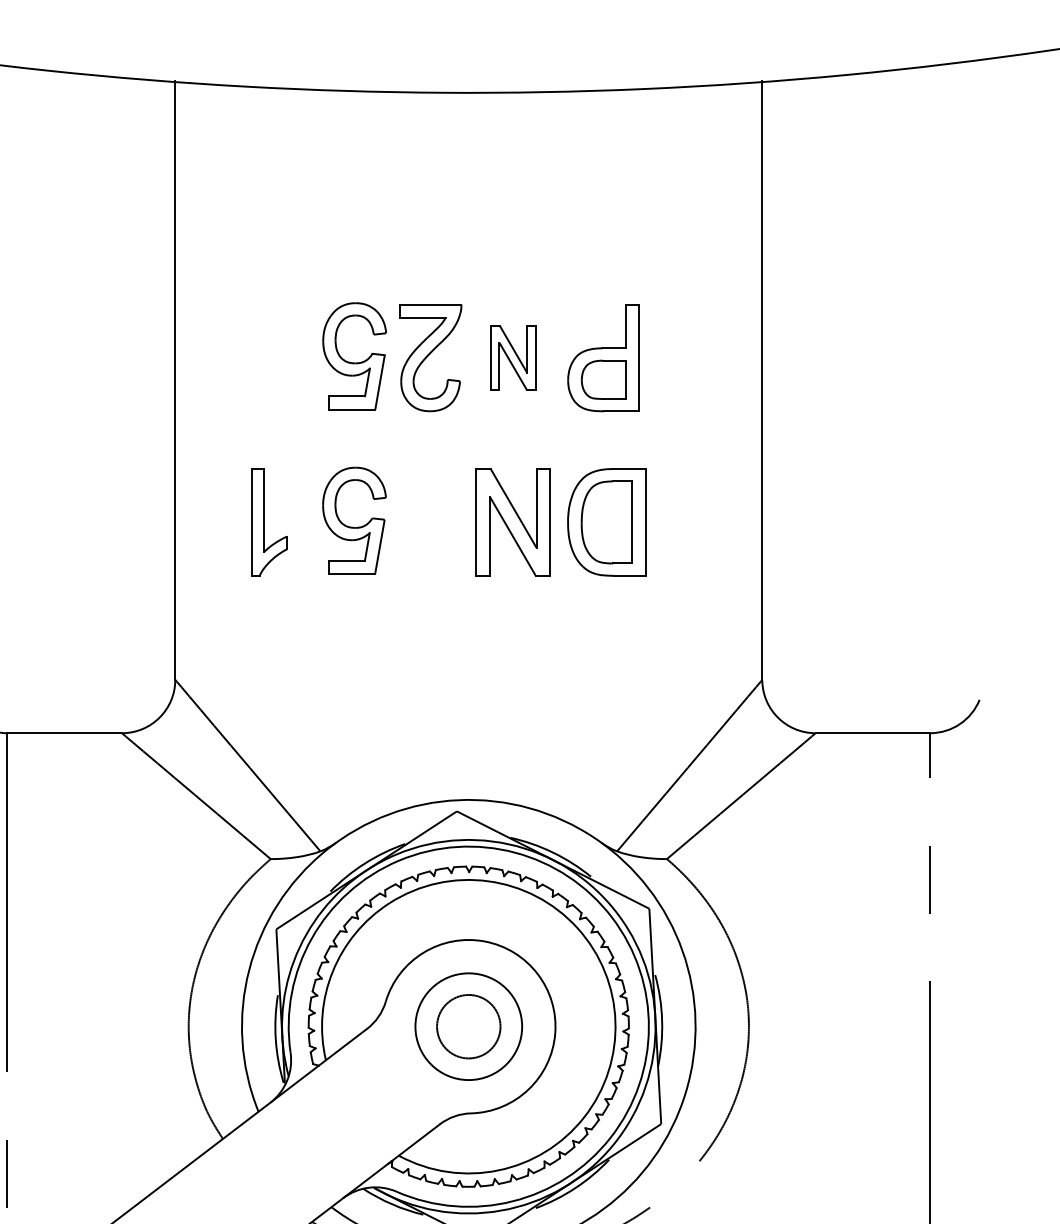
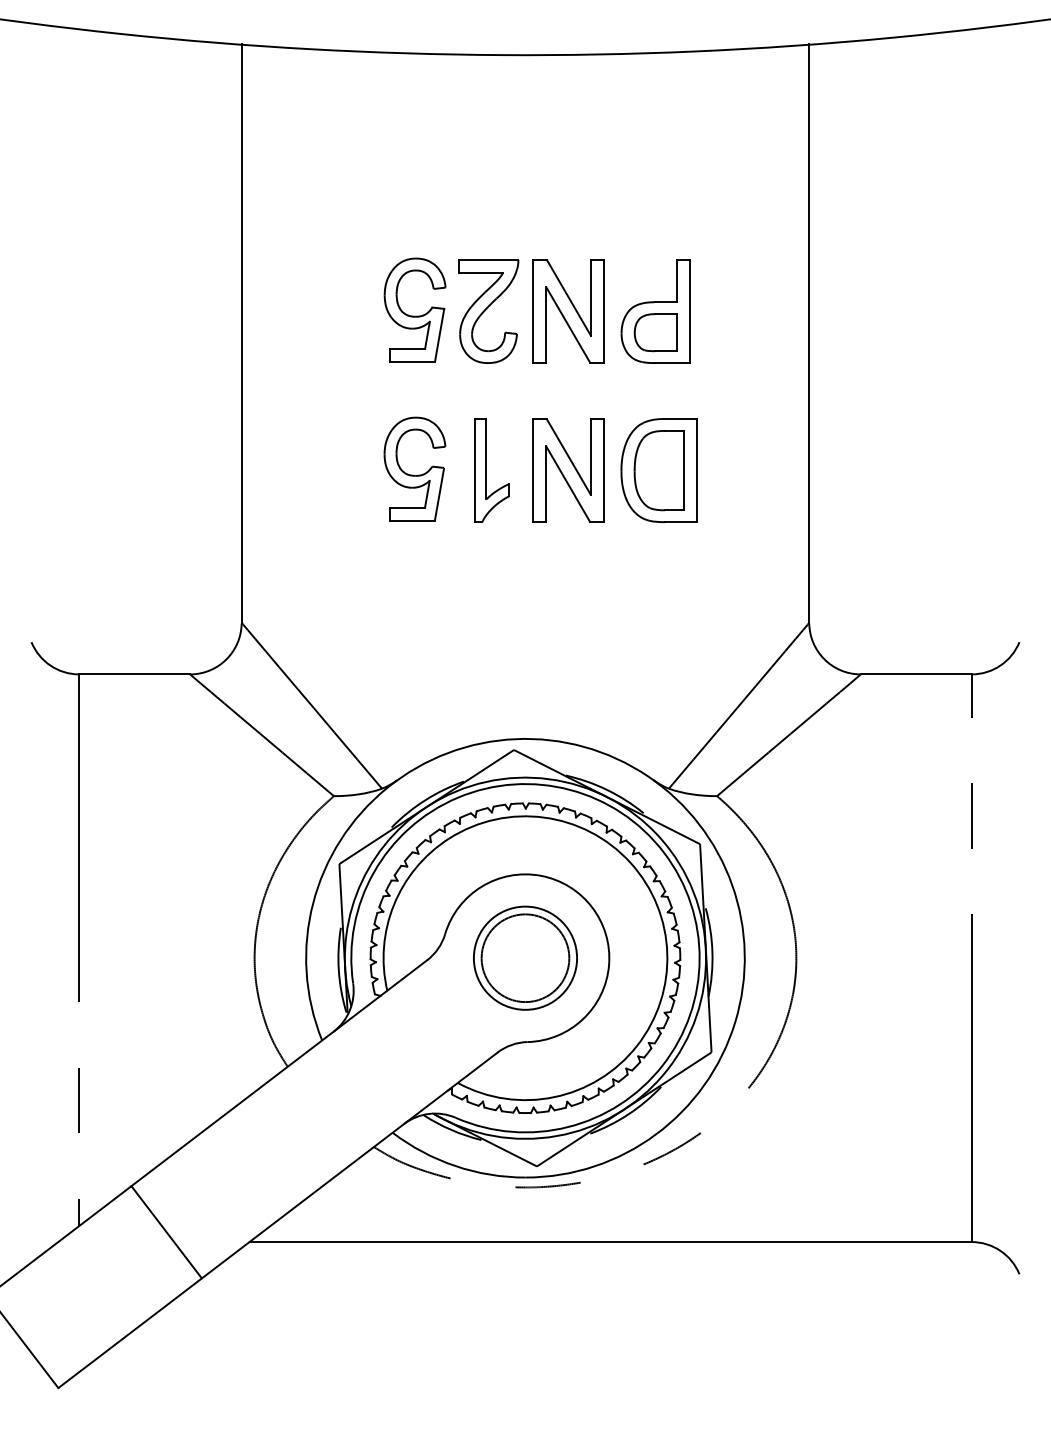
part: (513, 357) -> (568, 311), size x1.67
part: (269, 522) -> (491, 470), moved
circle: (468, 1026) -> (525, 958), size x1.43

